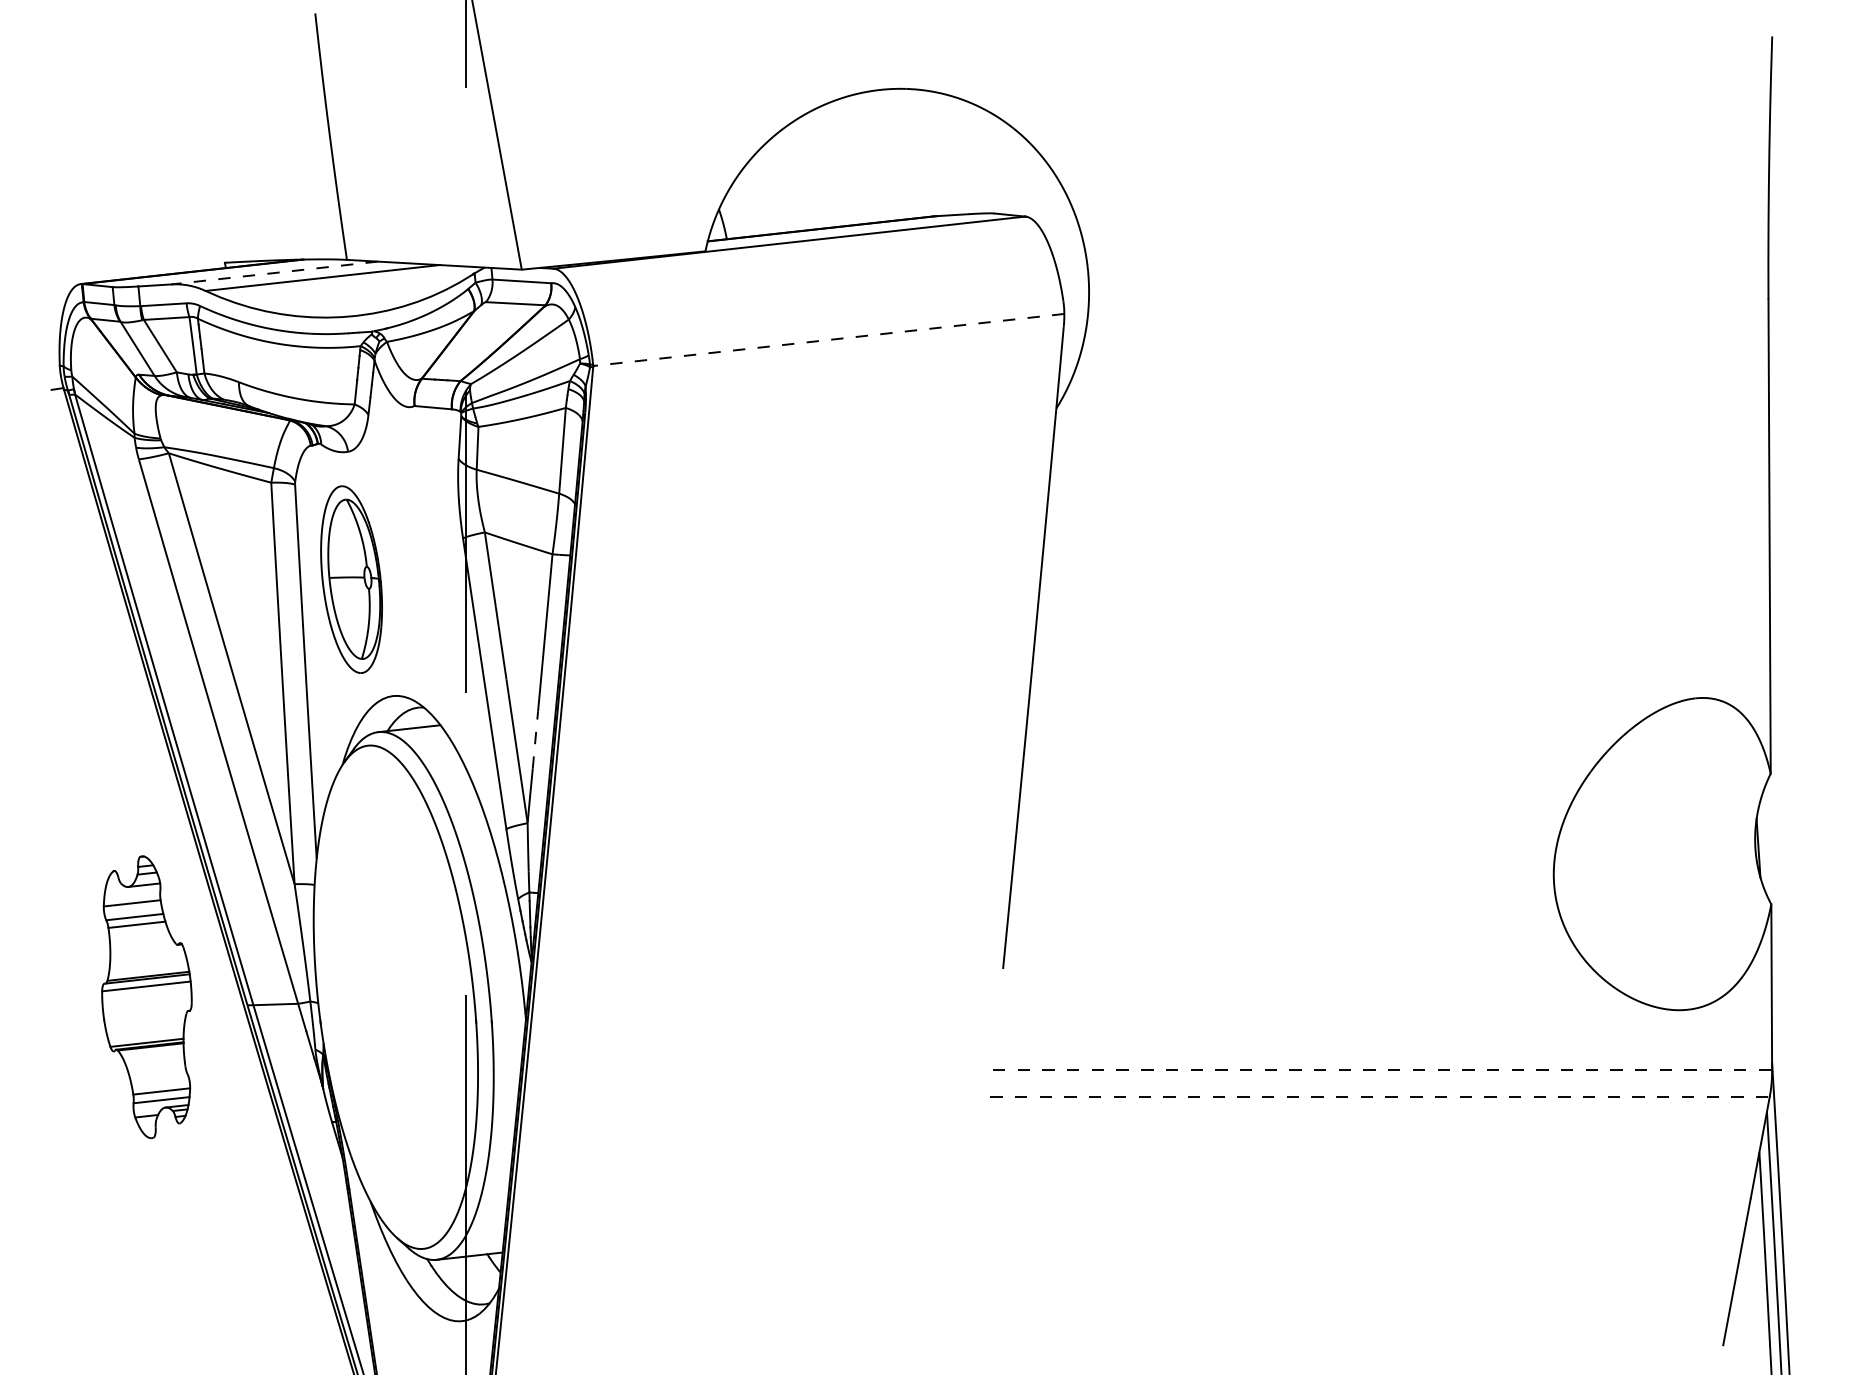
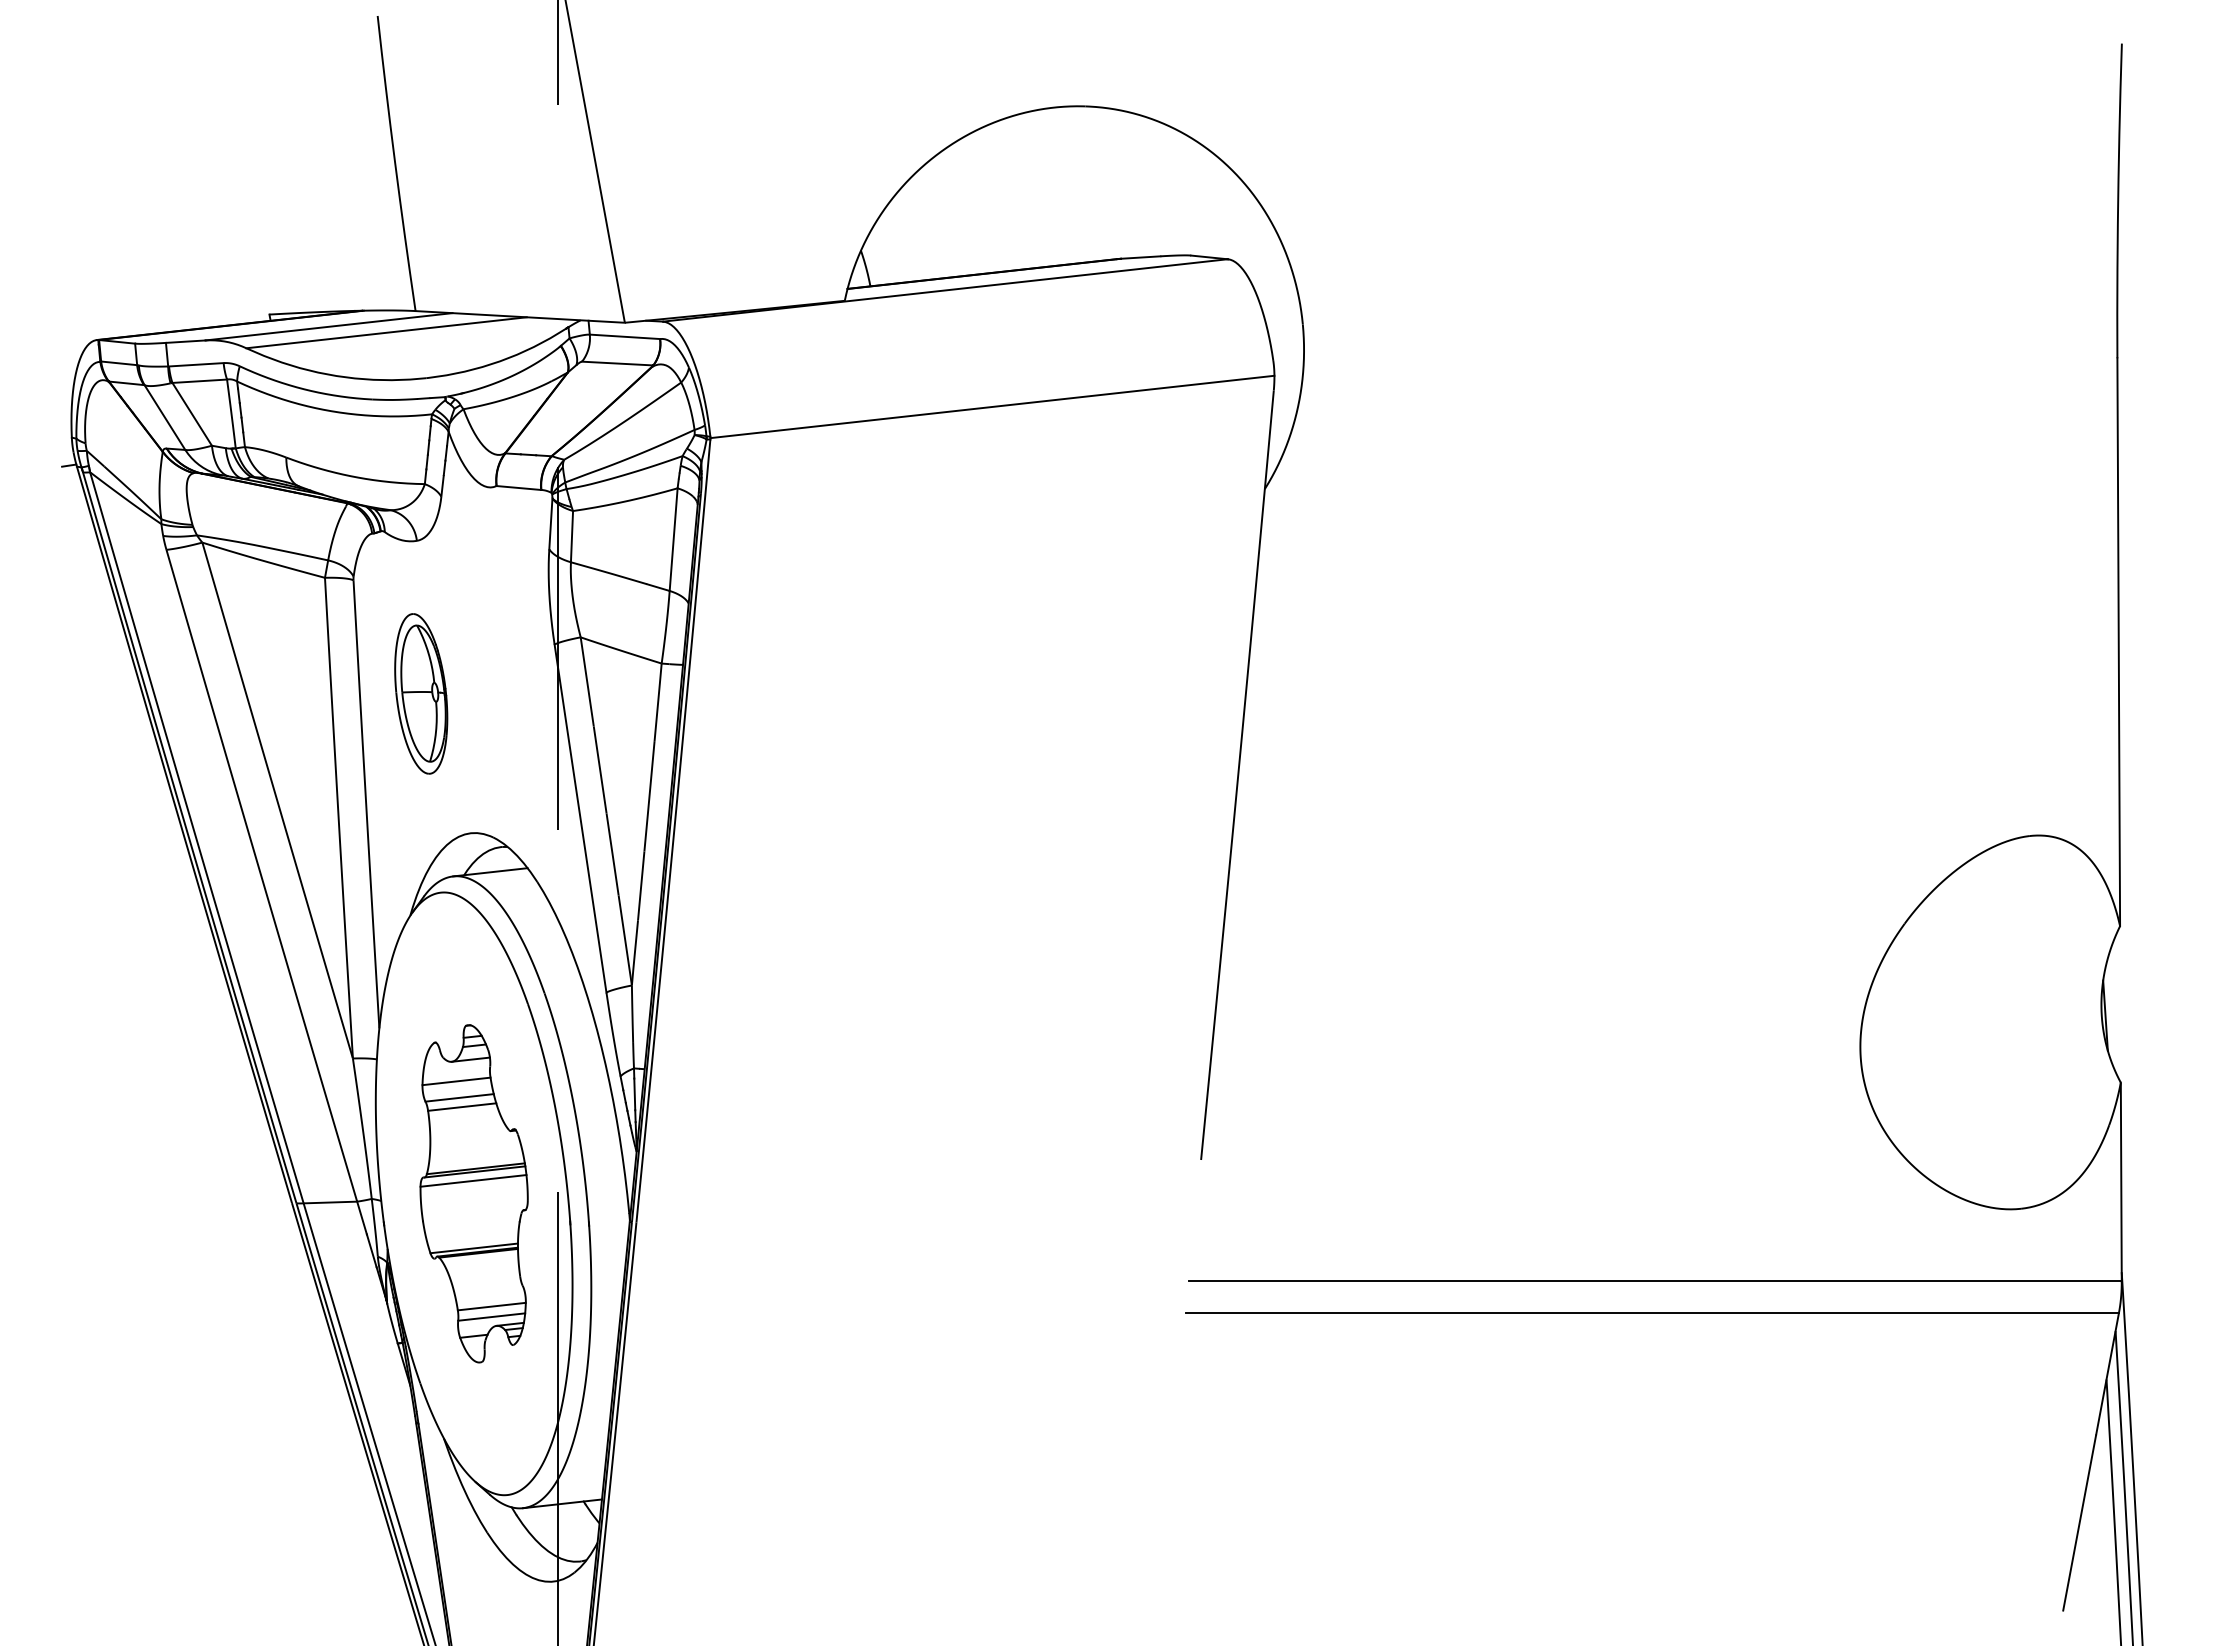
line: (274, 272) -> (328, 326), dashed -> solid
line: (828, 339) -> (992, 406), dashed -> solid
part: (351, 579) -> (421, 693), size x0.71
line: (535, 738) -> (641, 884), dashed -> solid
part: (146, 996) -> (473, 1193), moved
line: (1382, 1070) -> (1655, 1281), dashed -> solid
line: (1380, 1097) -> (1652, 1313), dashed -> solid

